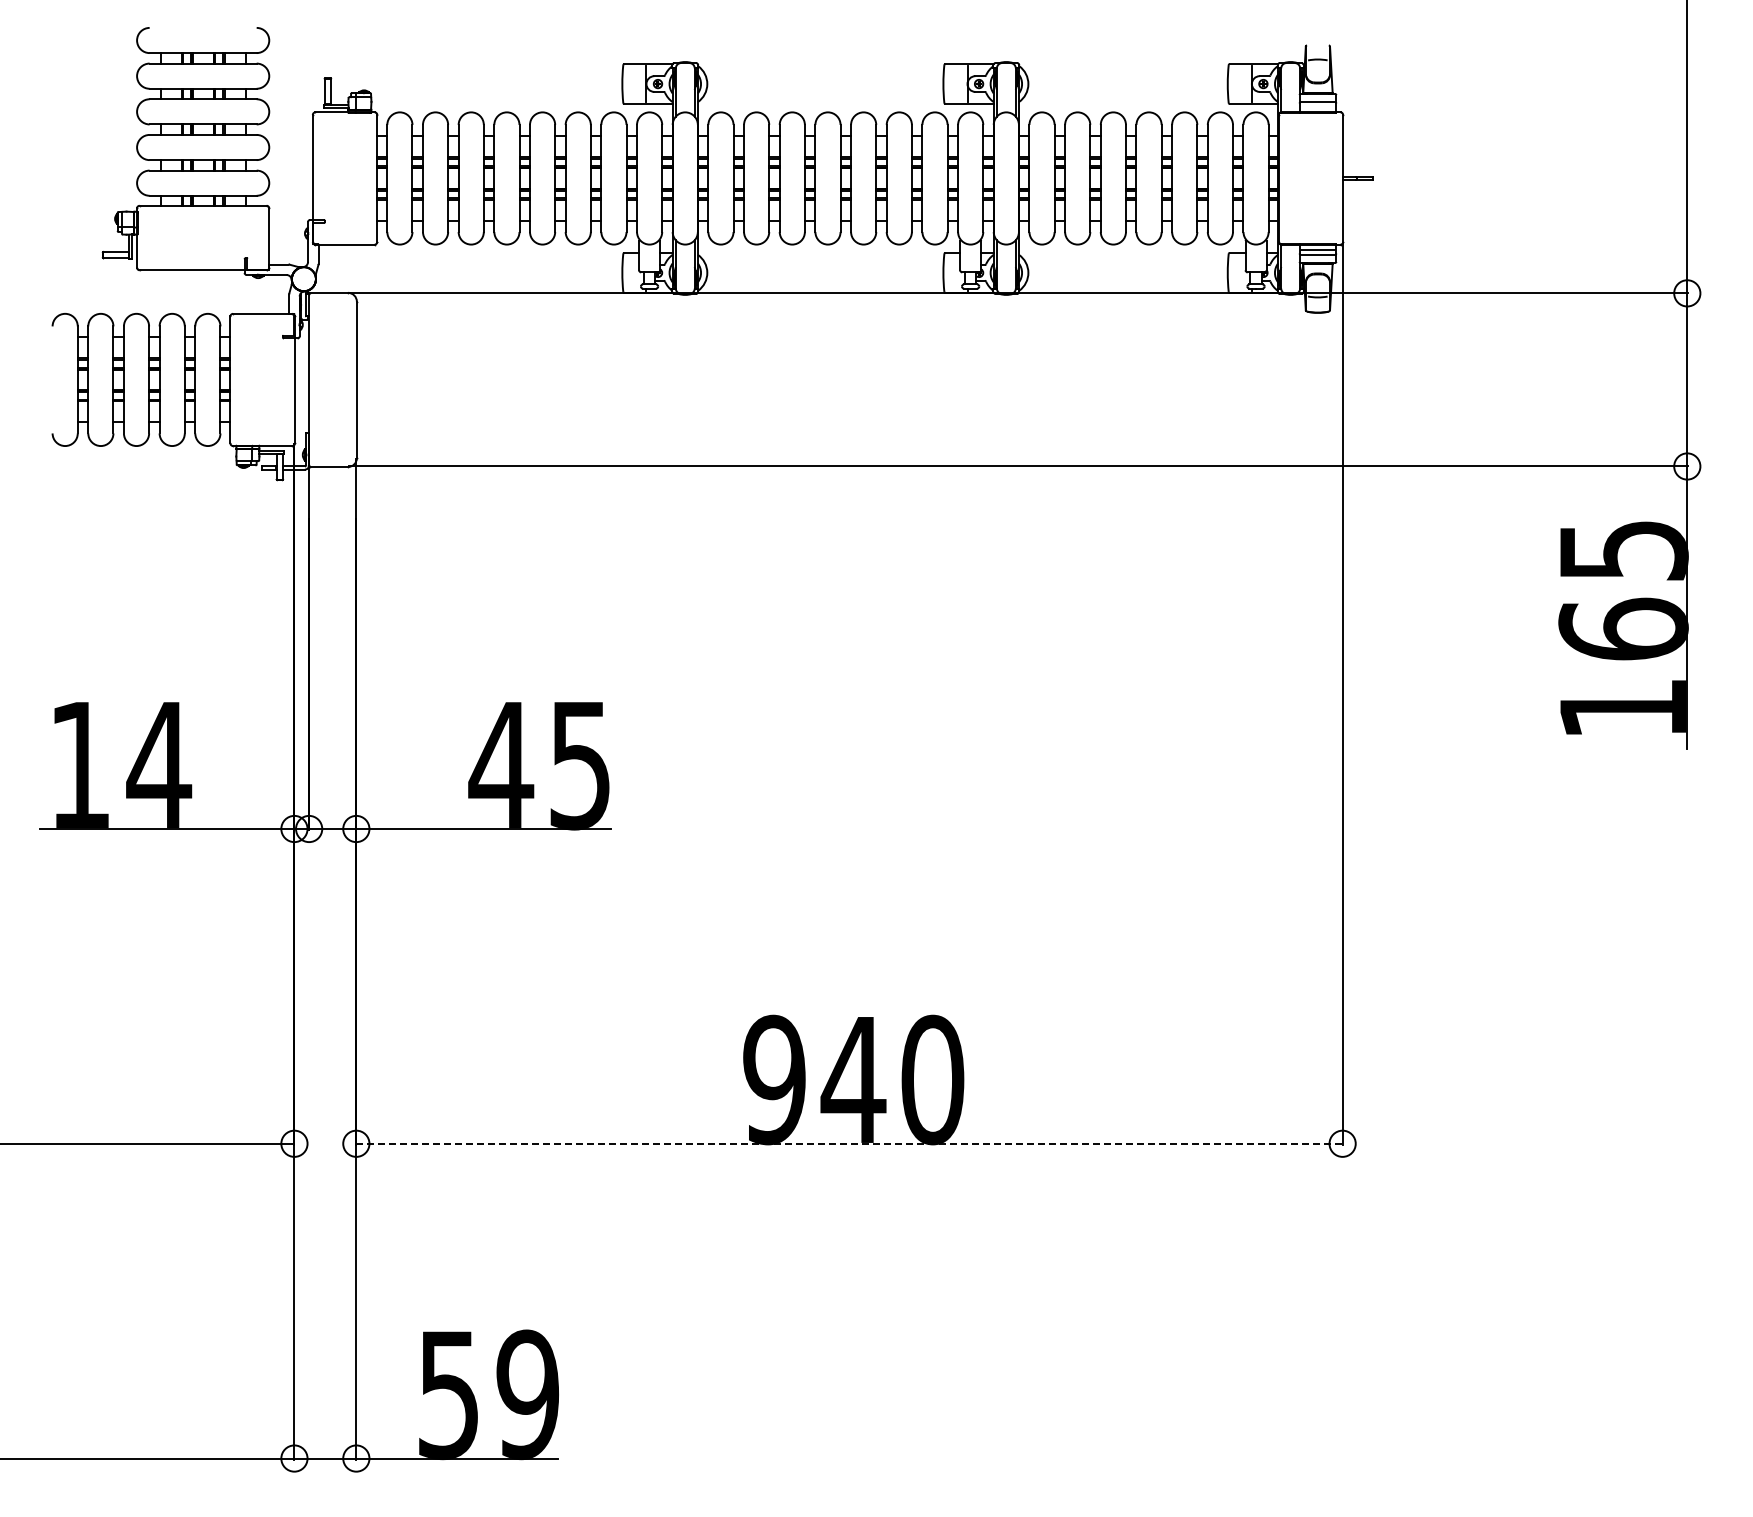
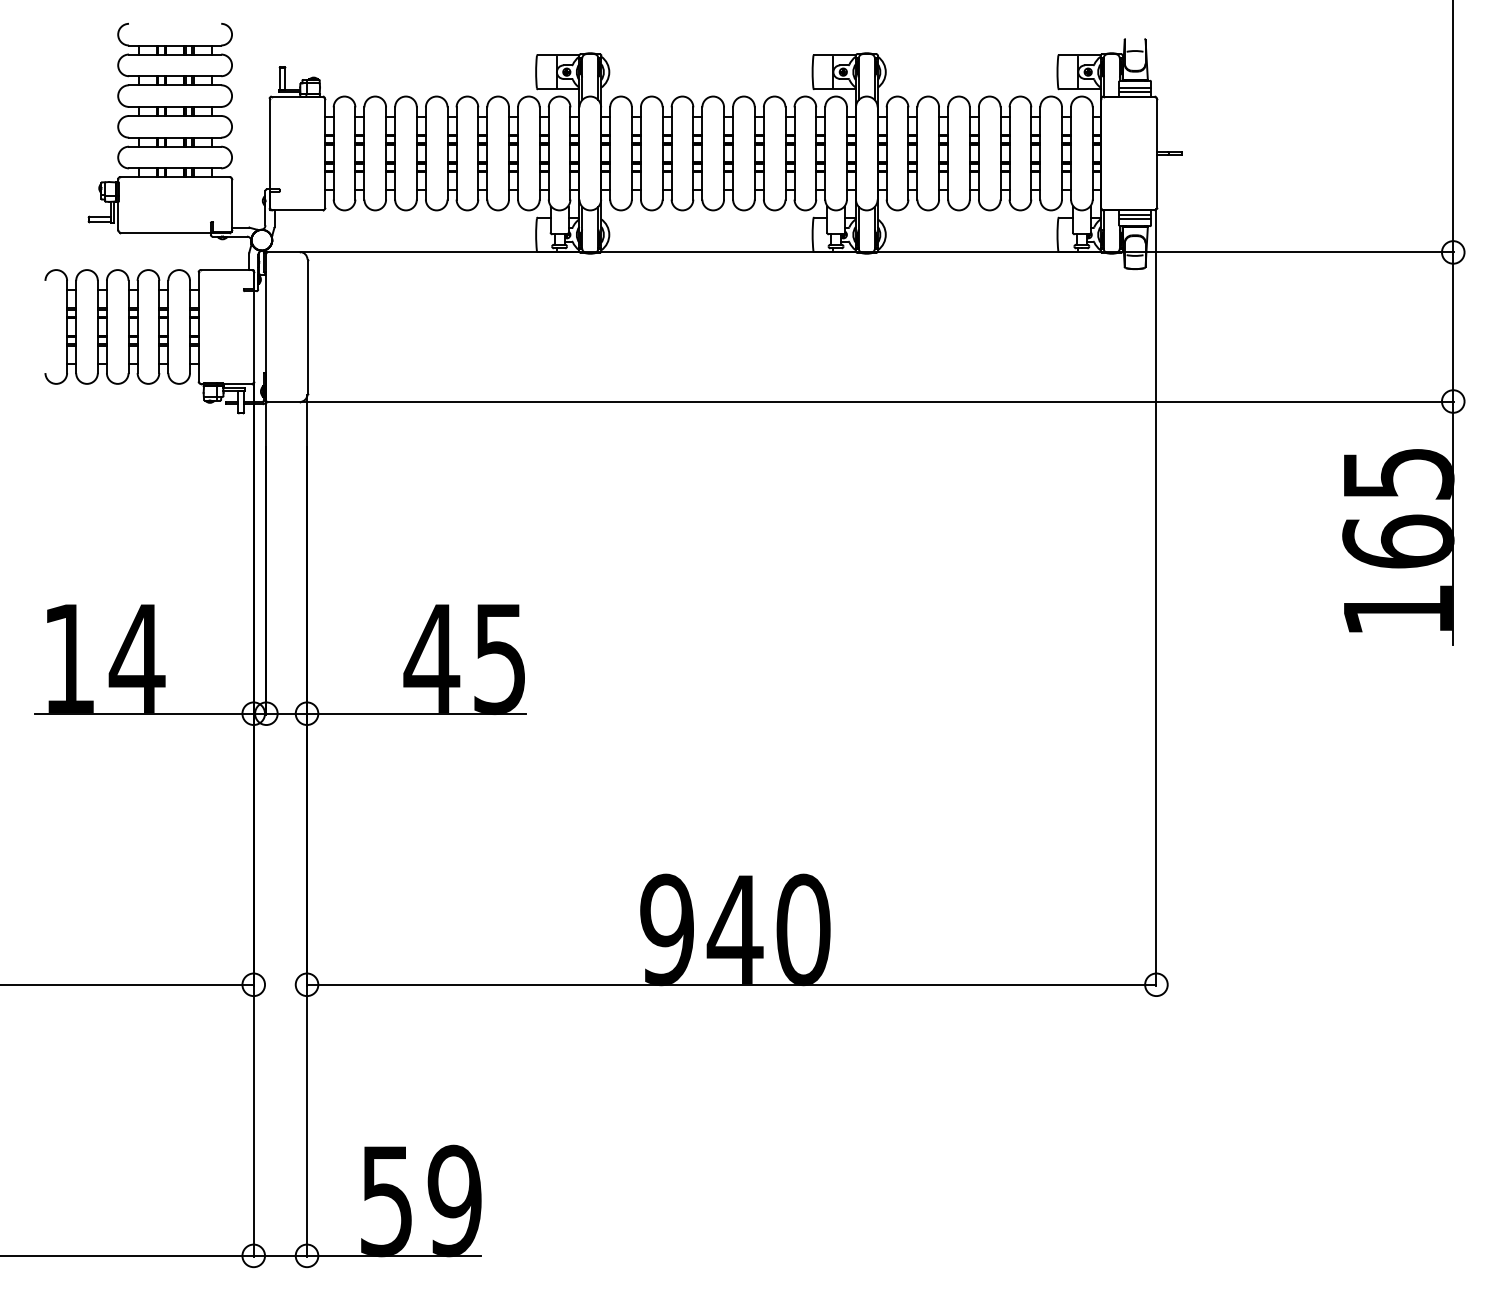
line: (1317, 107) -> (1134, 92), added
line: (849, 1143) -> (731, 984), dashed -> solid

